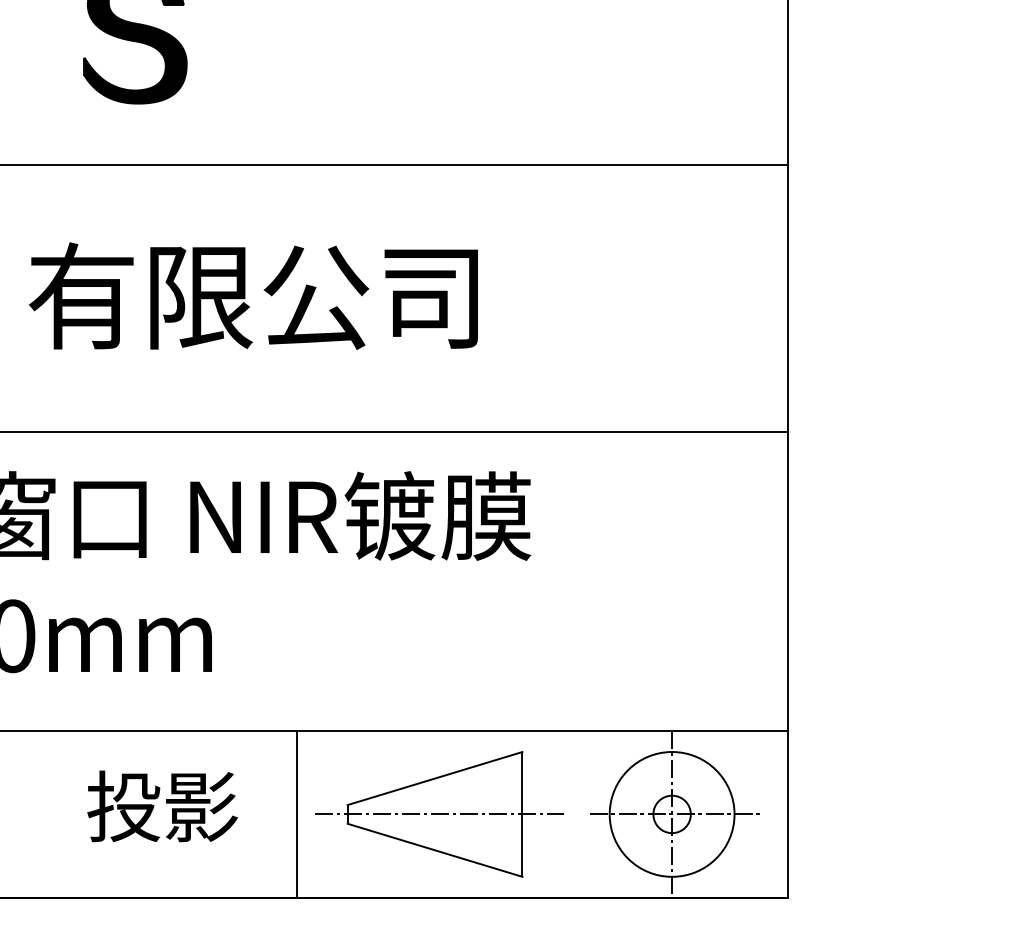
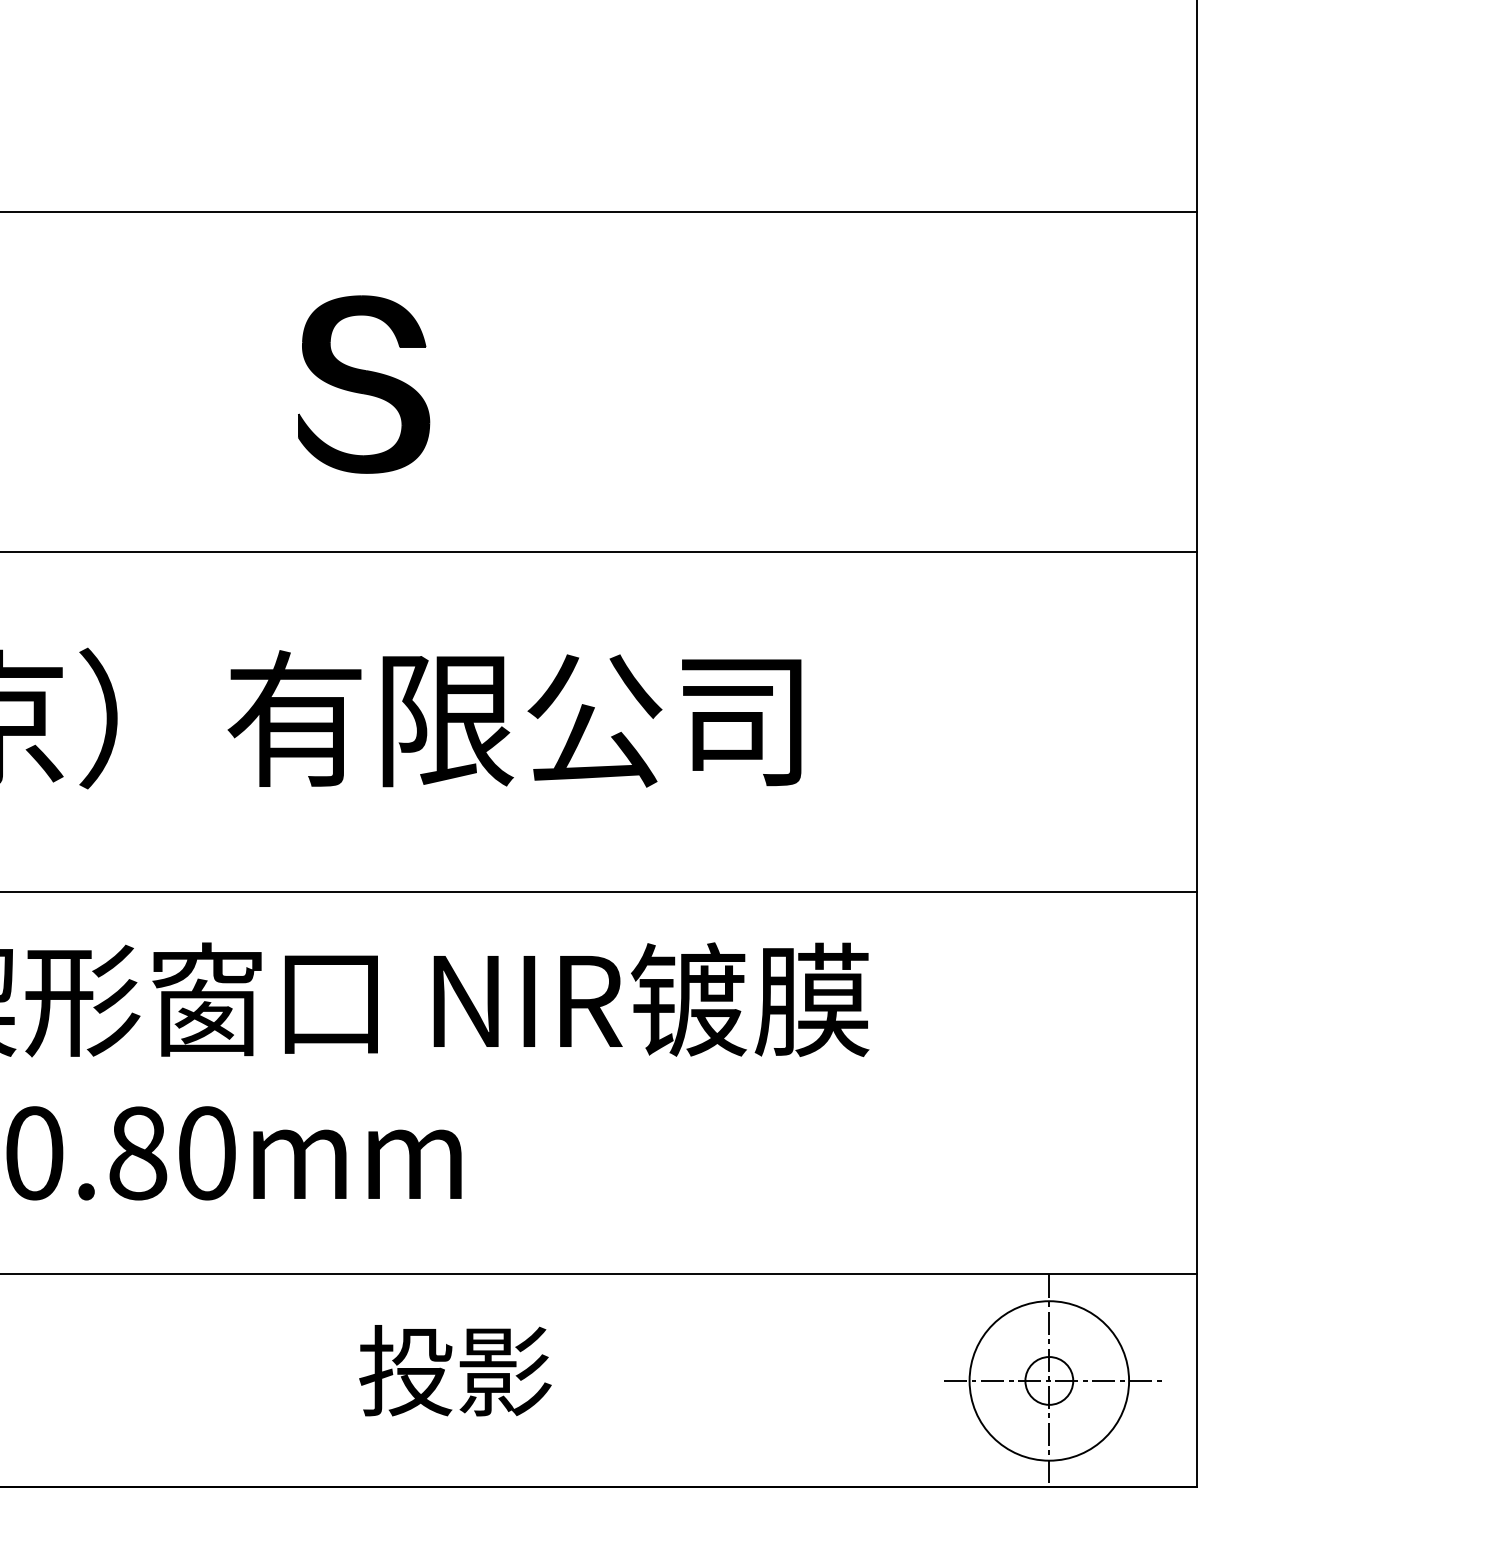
text: (162, 806) -> (455, 1370), moved
line: (297, 814) -> (570, 1380), removed
part: (438, 814) -> (751, 1380), removed

